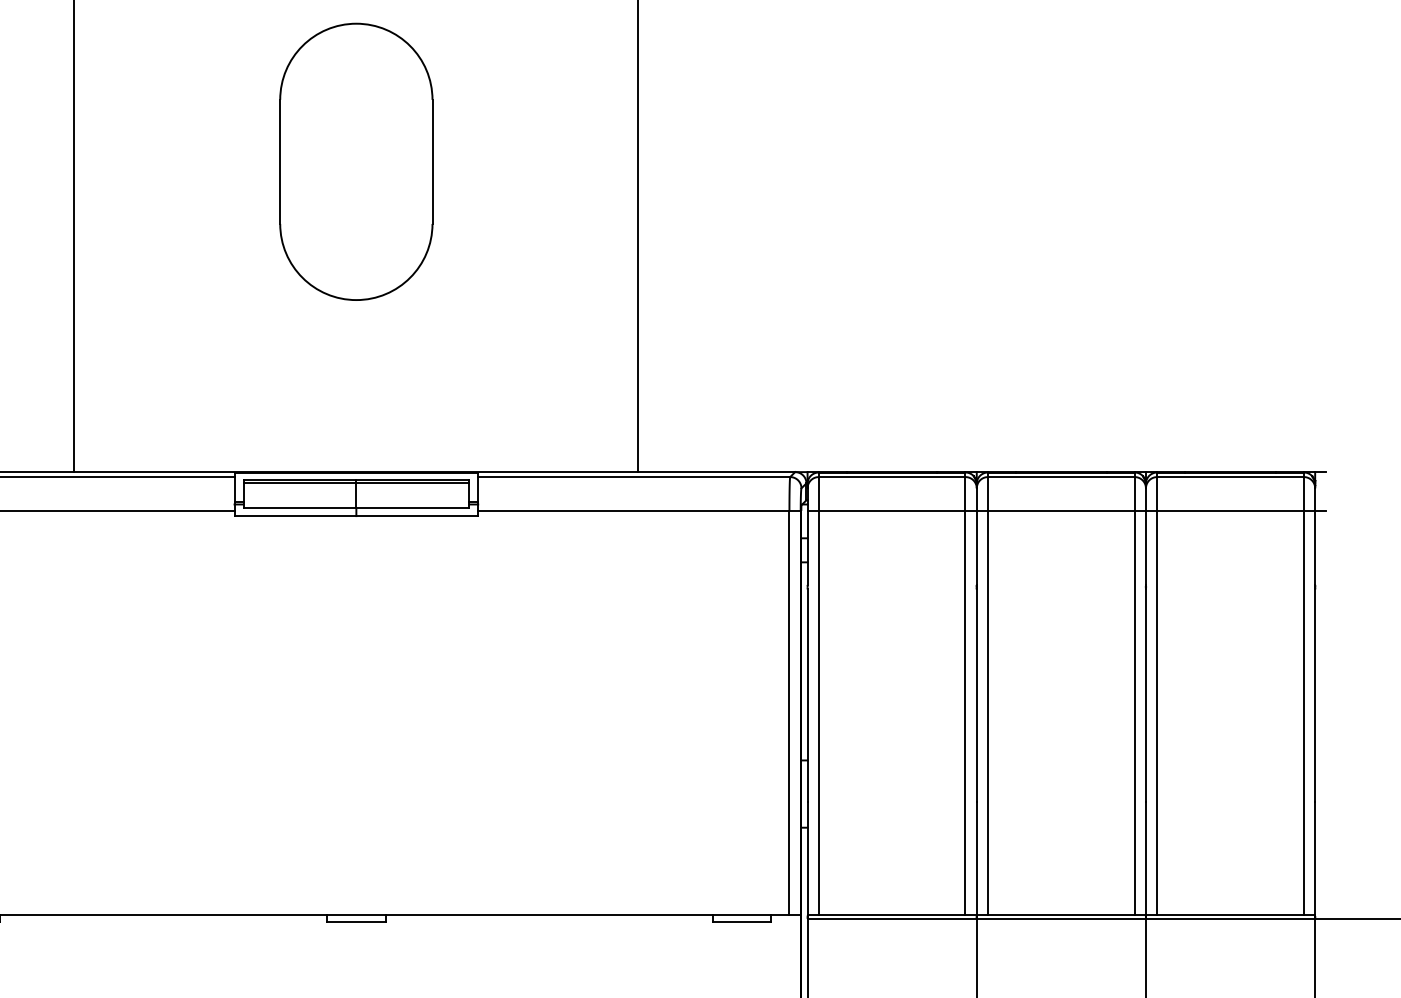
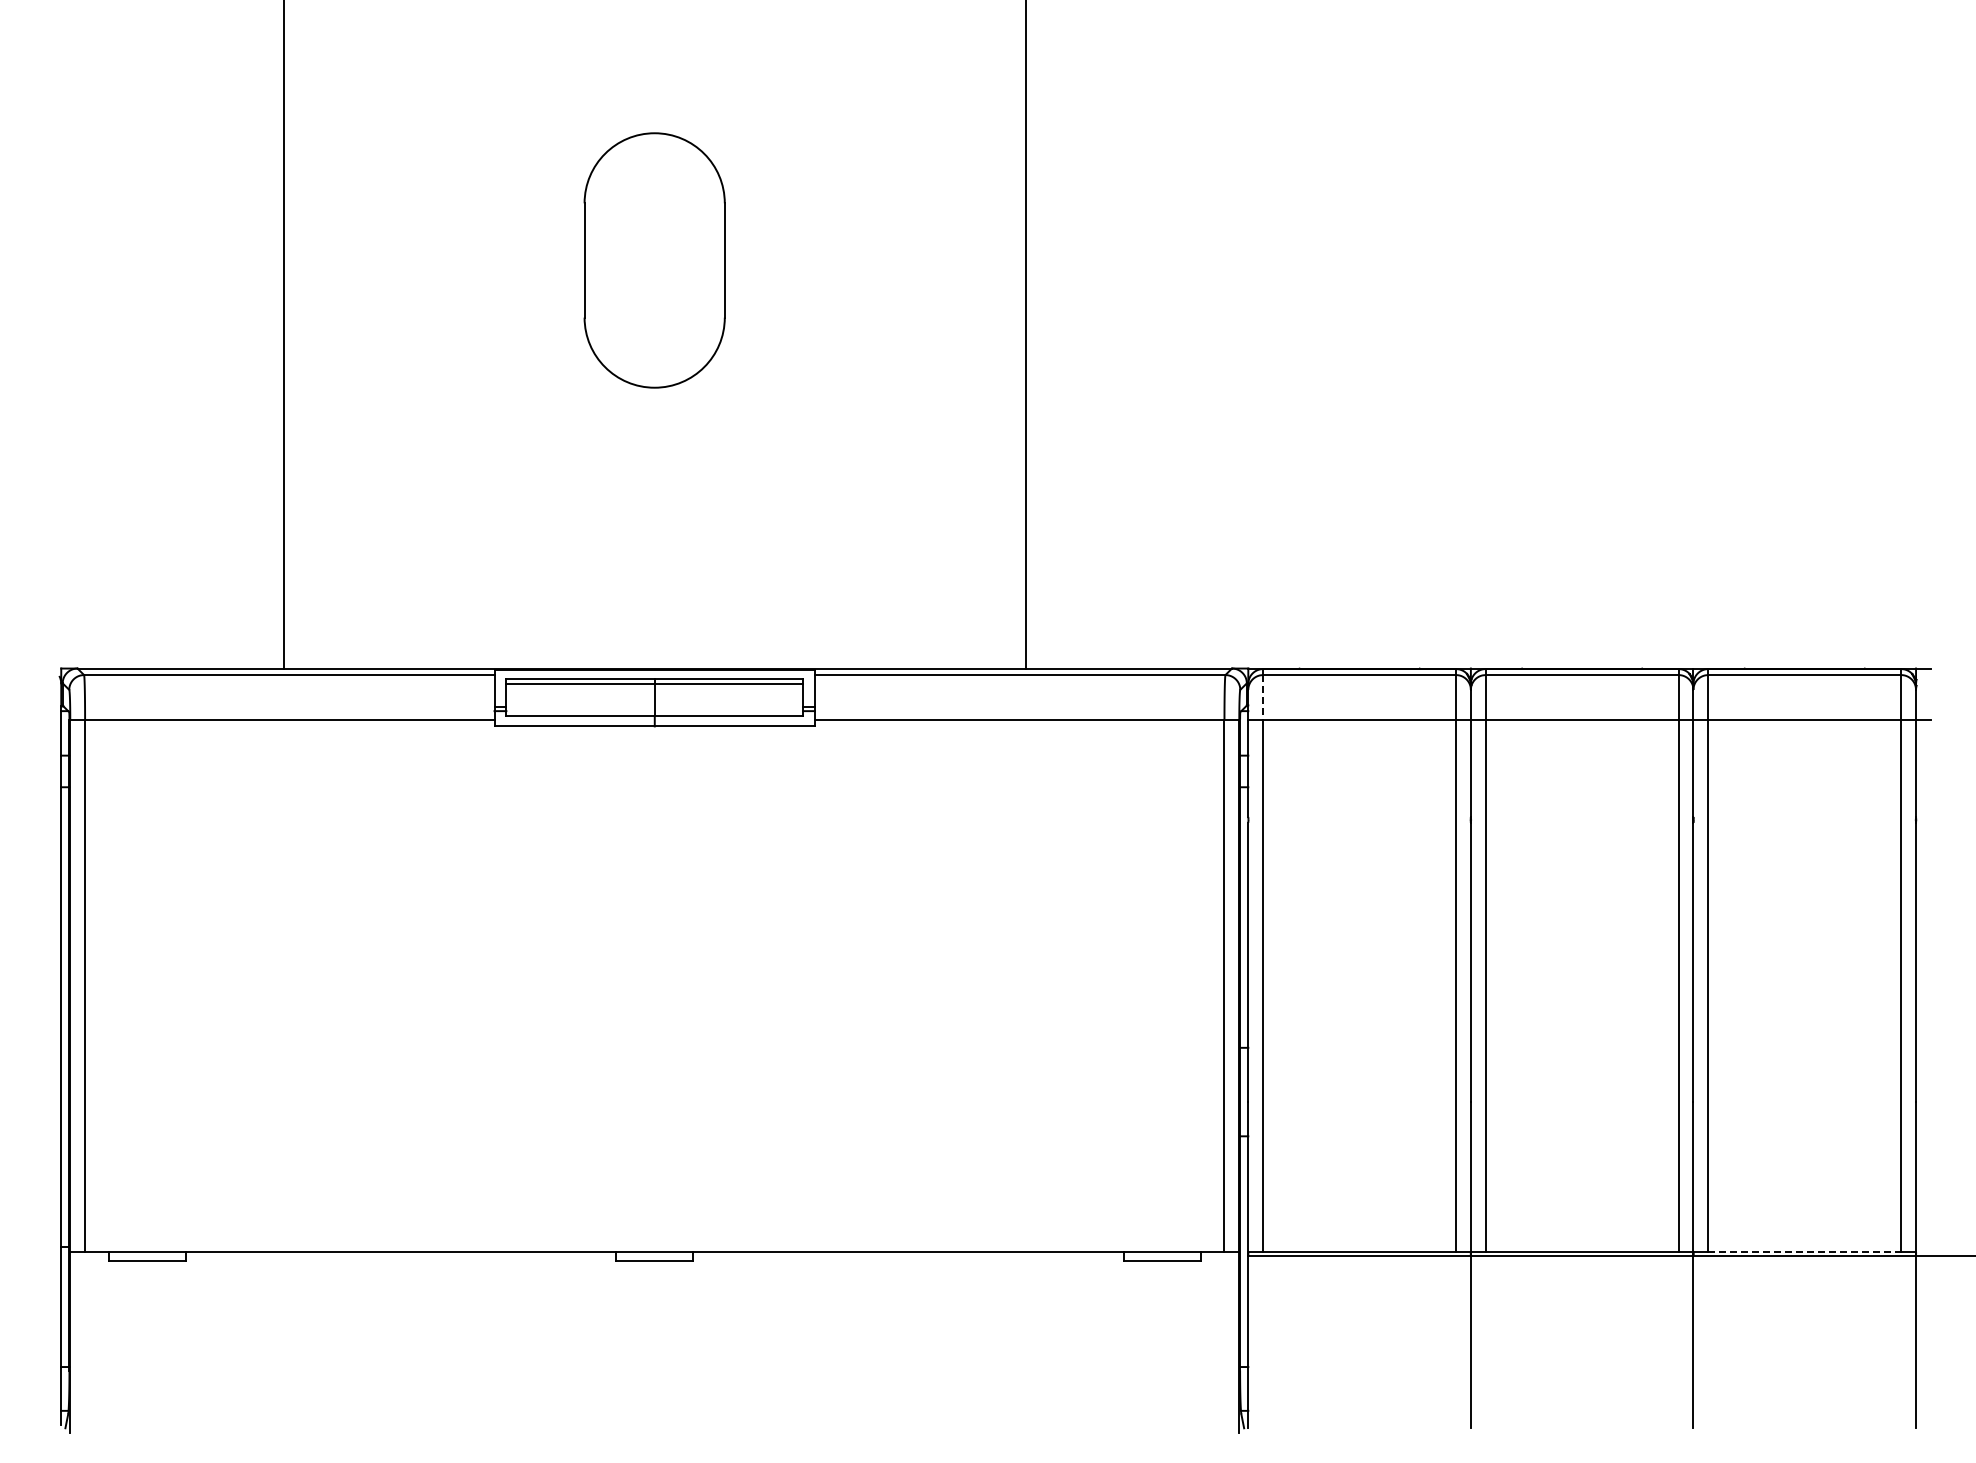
part: (356, 161) -> (654, 260), size x0.7
line: (819, 494) -> (1263, 697), solid -> dashed
line: (1231, 915) -> (1805, 1251), solid -> dashed

